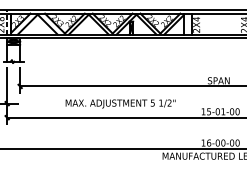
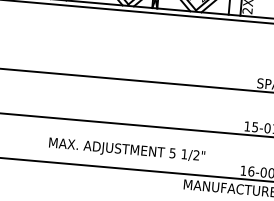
text: (120, 103) -> (126, 149), moved

